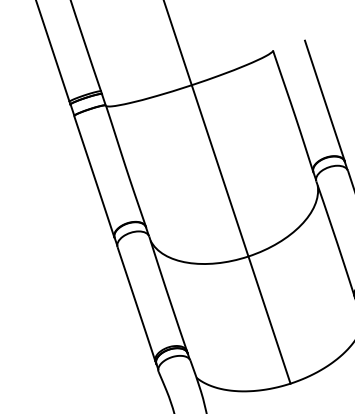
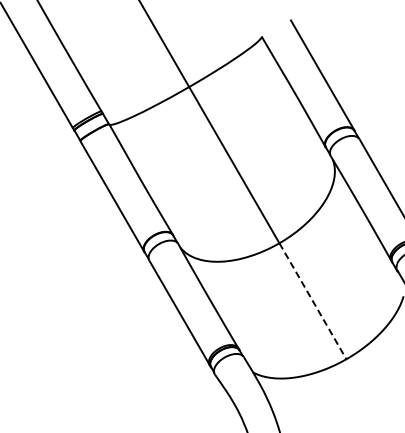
line: (269, 320) -> (312, 301), solid -> dashed

